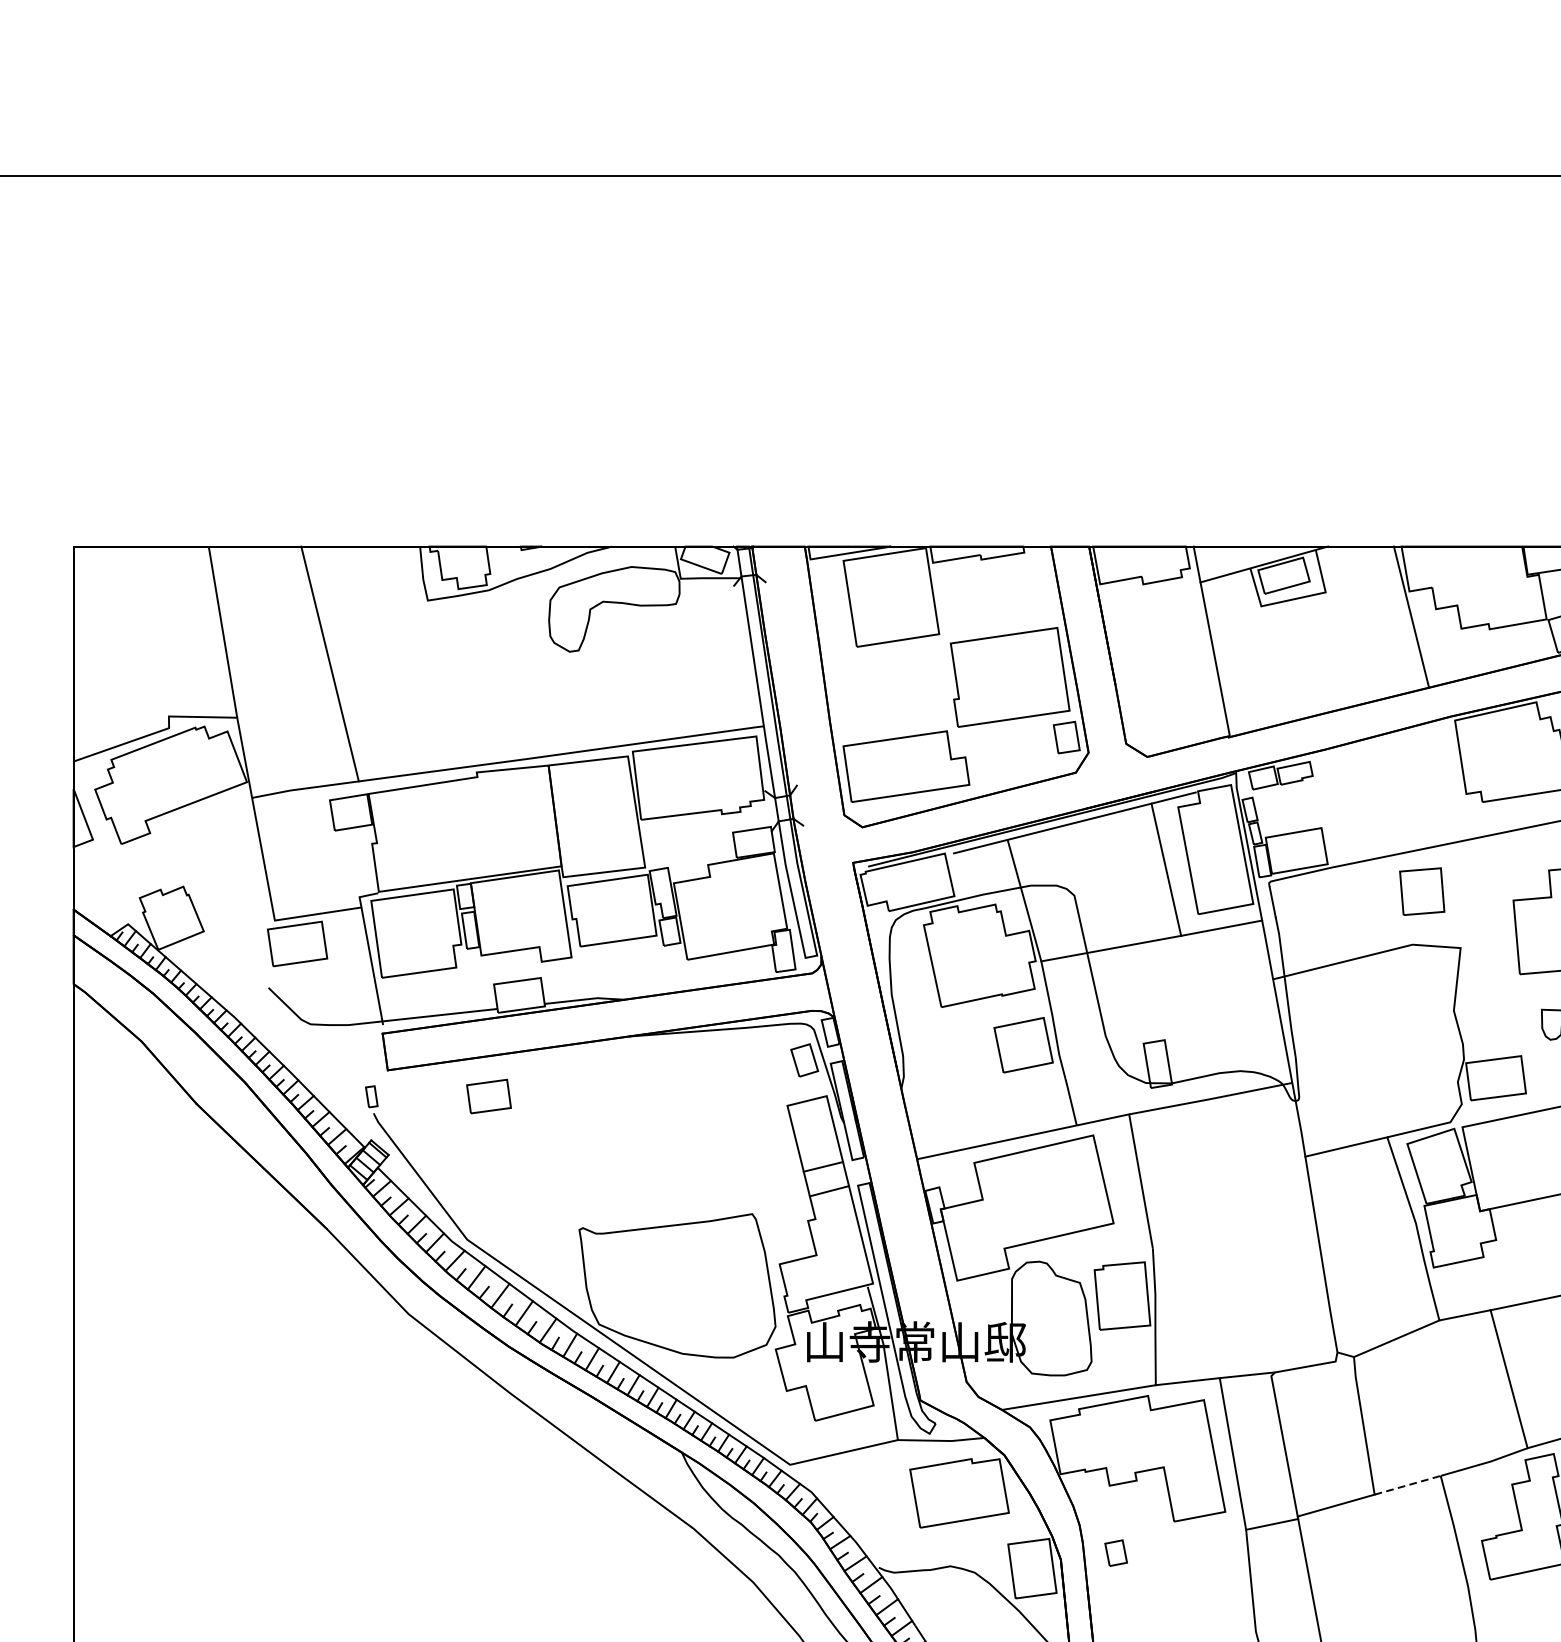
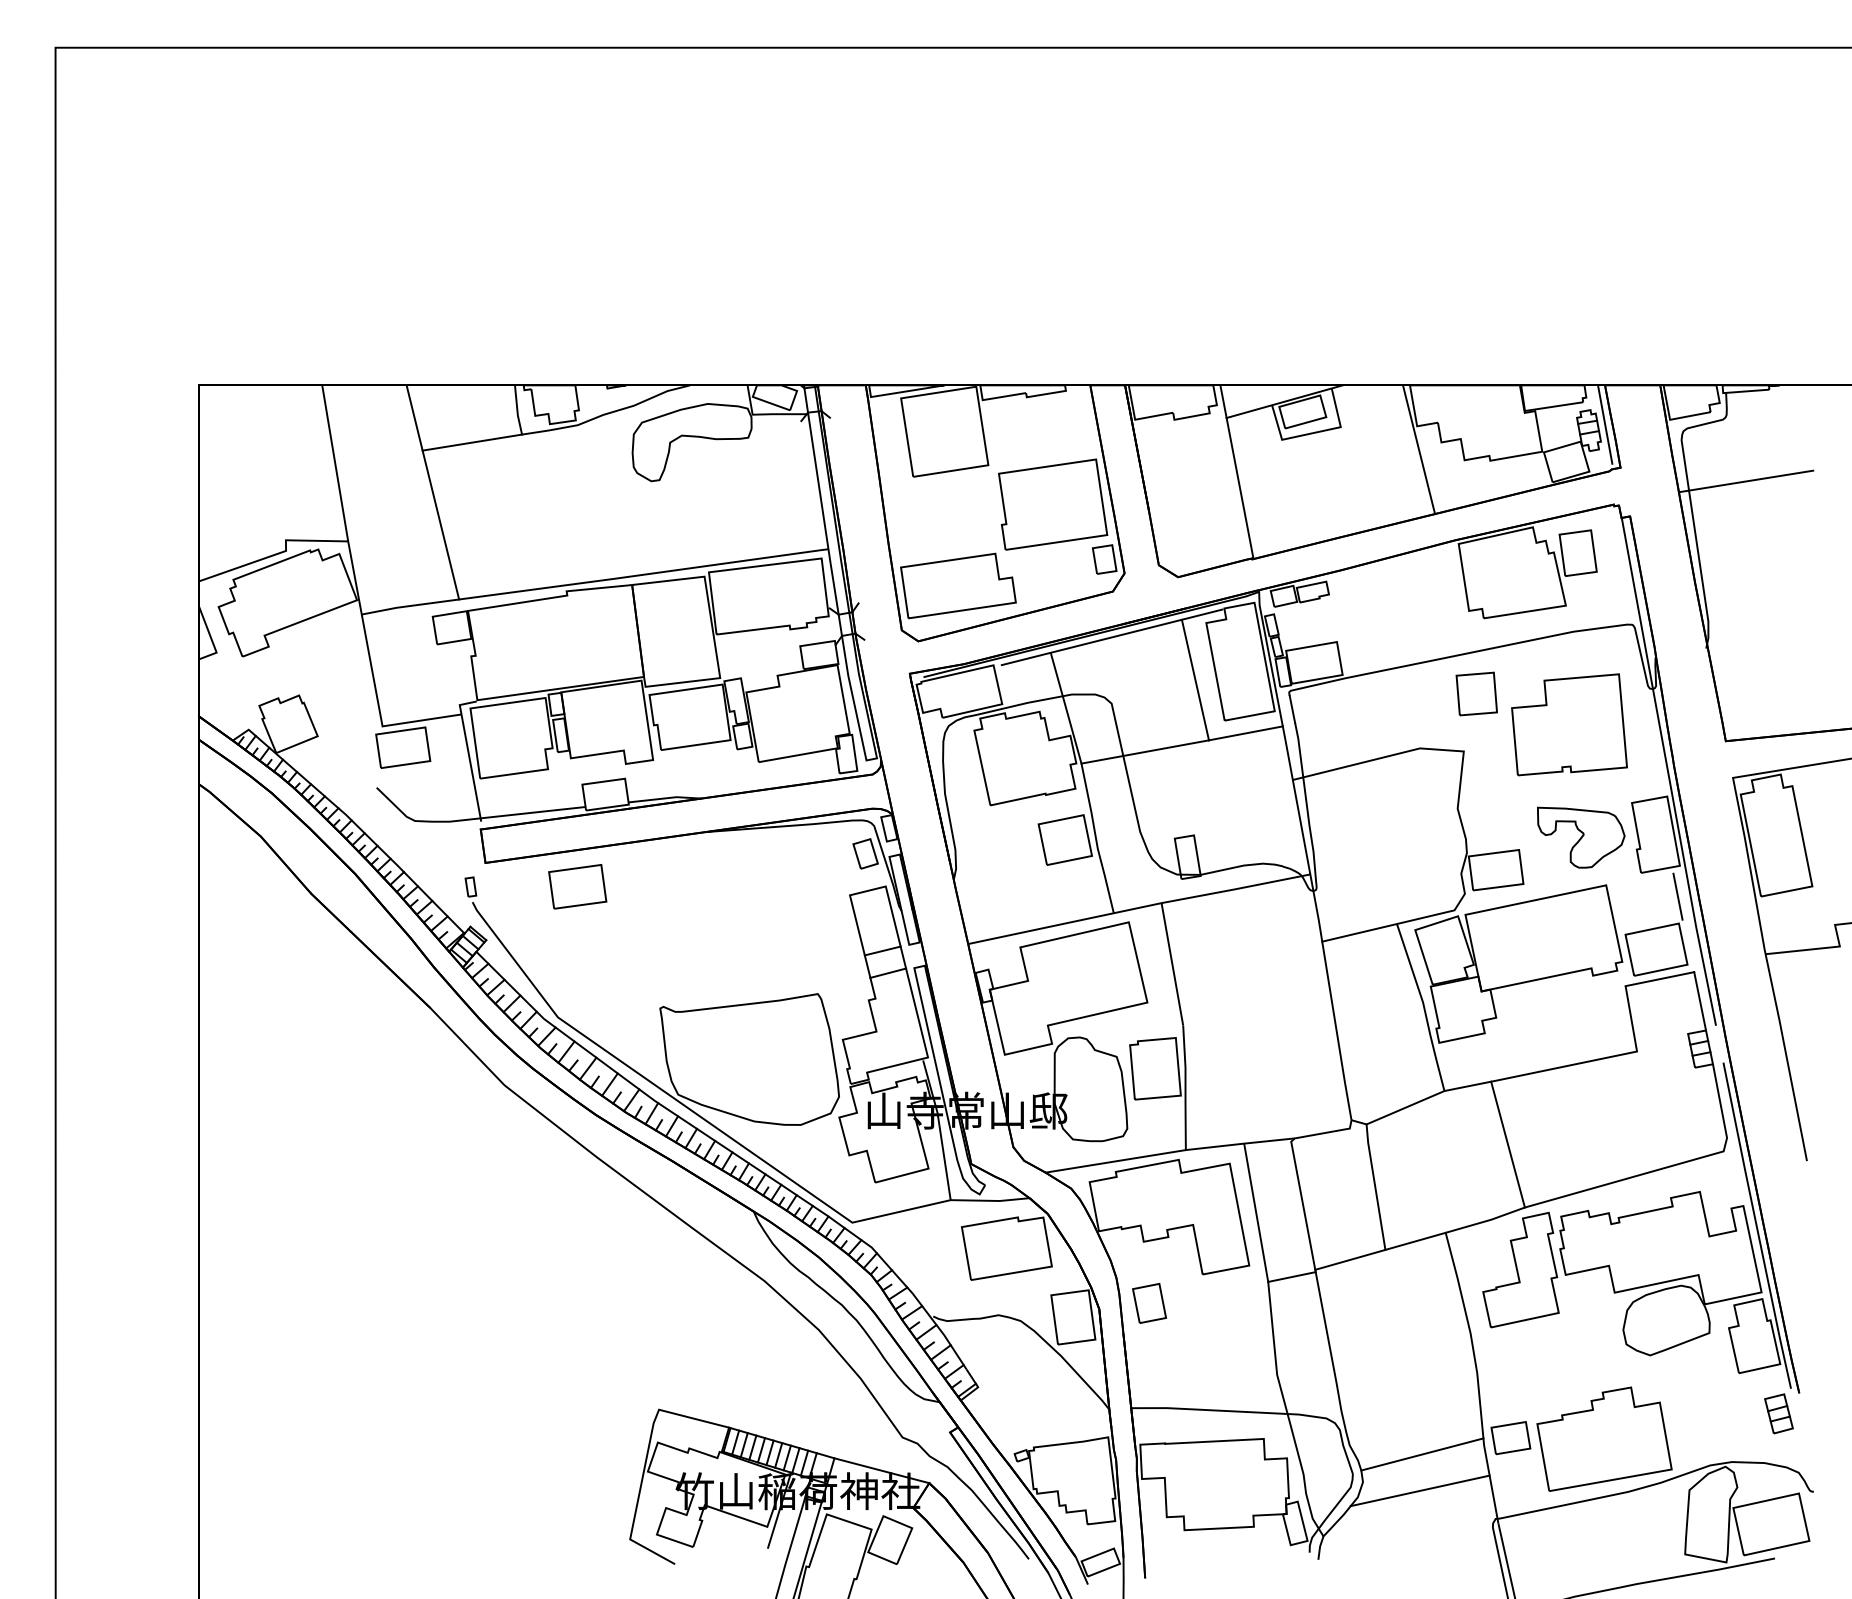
line: (373, 609) -> (472, 442), added
part: (1421, 891) -> (1476, 693), moved
part: (488, 1096) -> (577, 886), size x1.43
line: (1408, 1485) -> (1416, 1241), dashed -> solid
part: (1115, 1552) -> (1149, 1302), size x1.67

